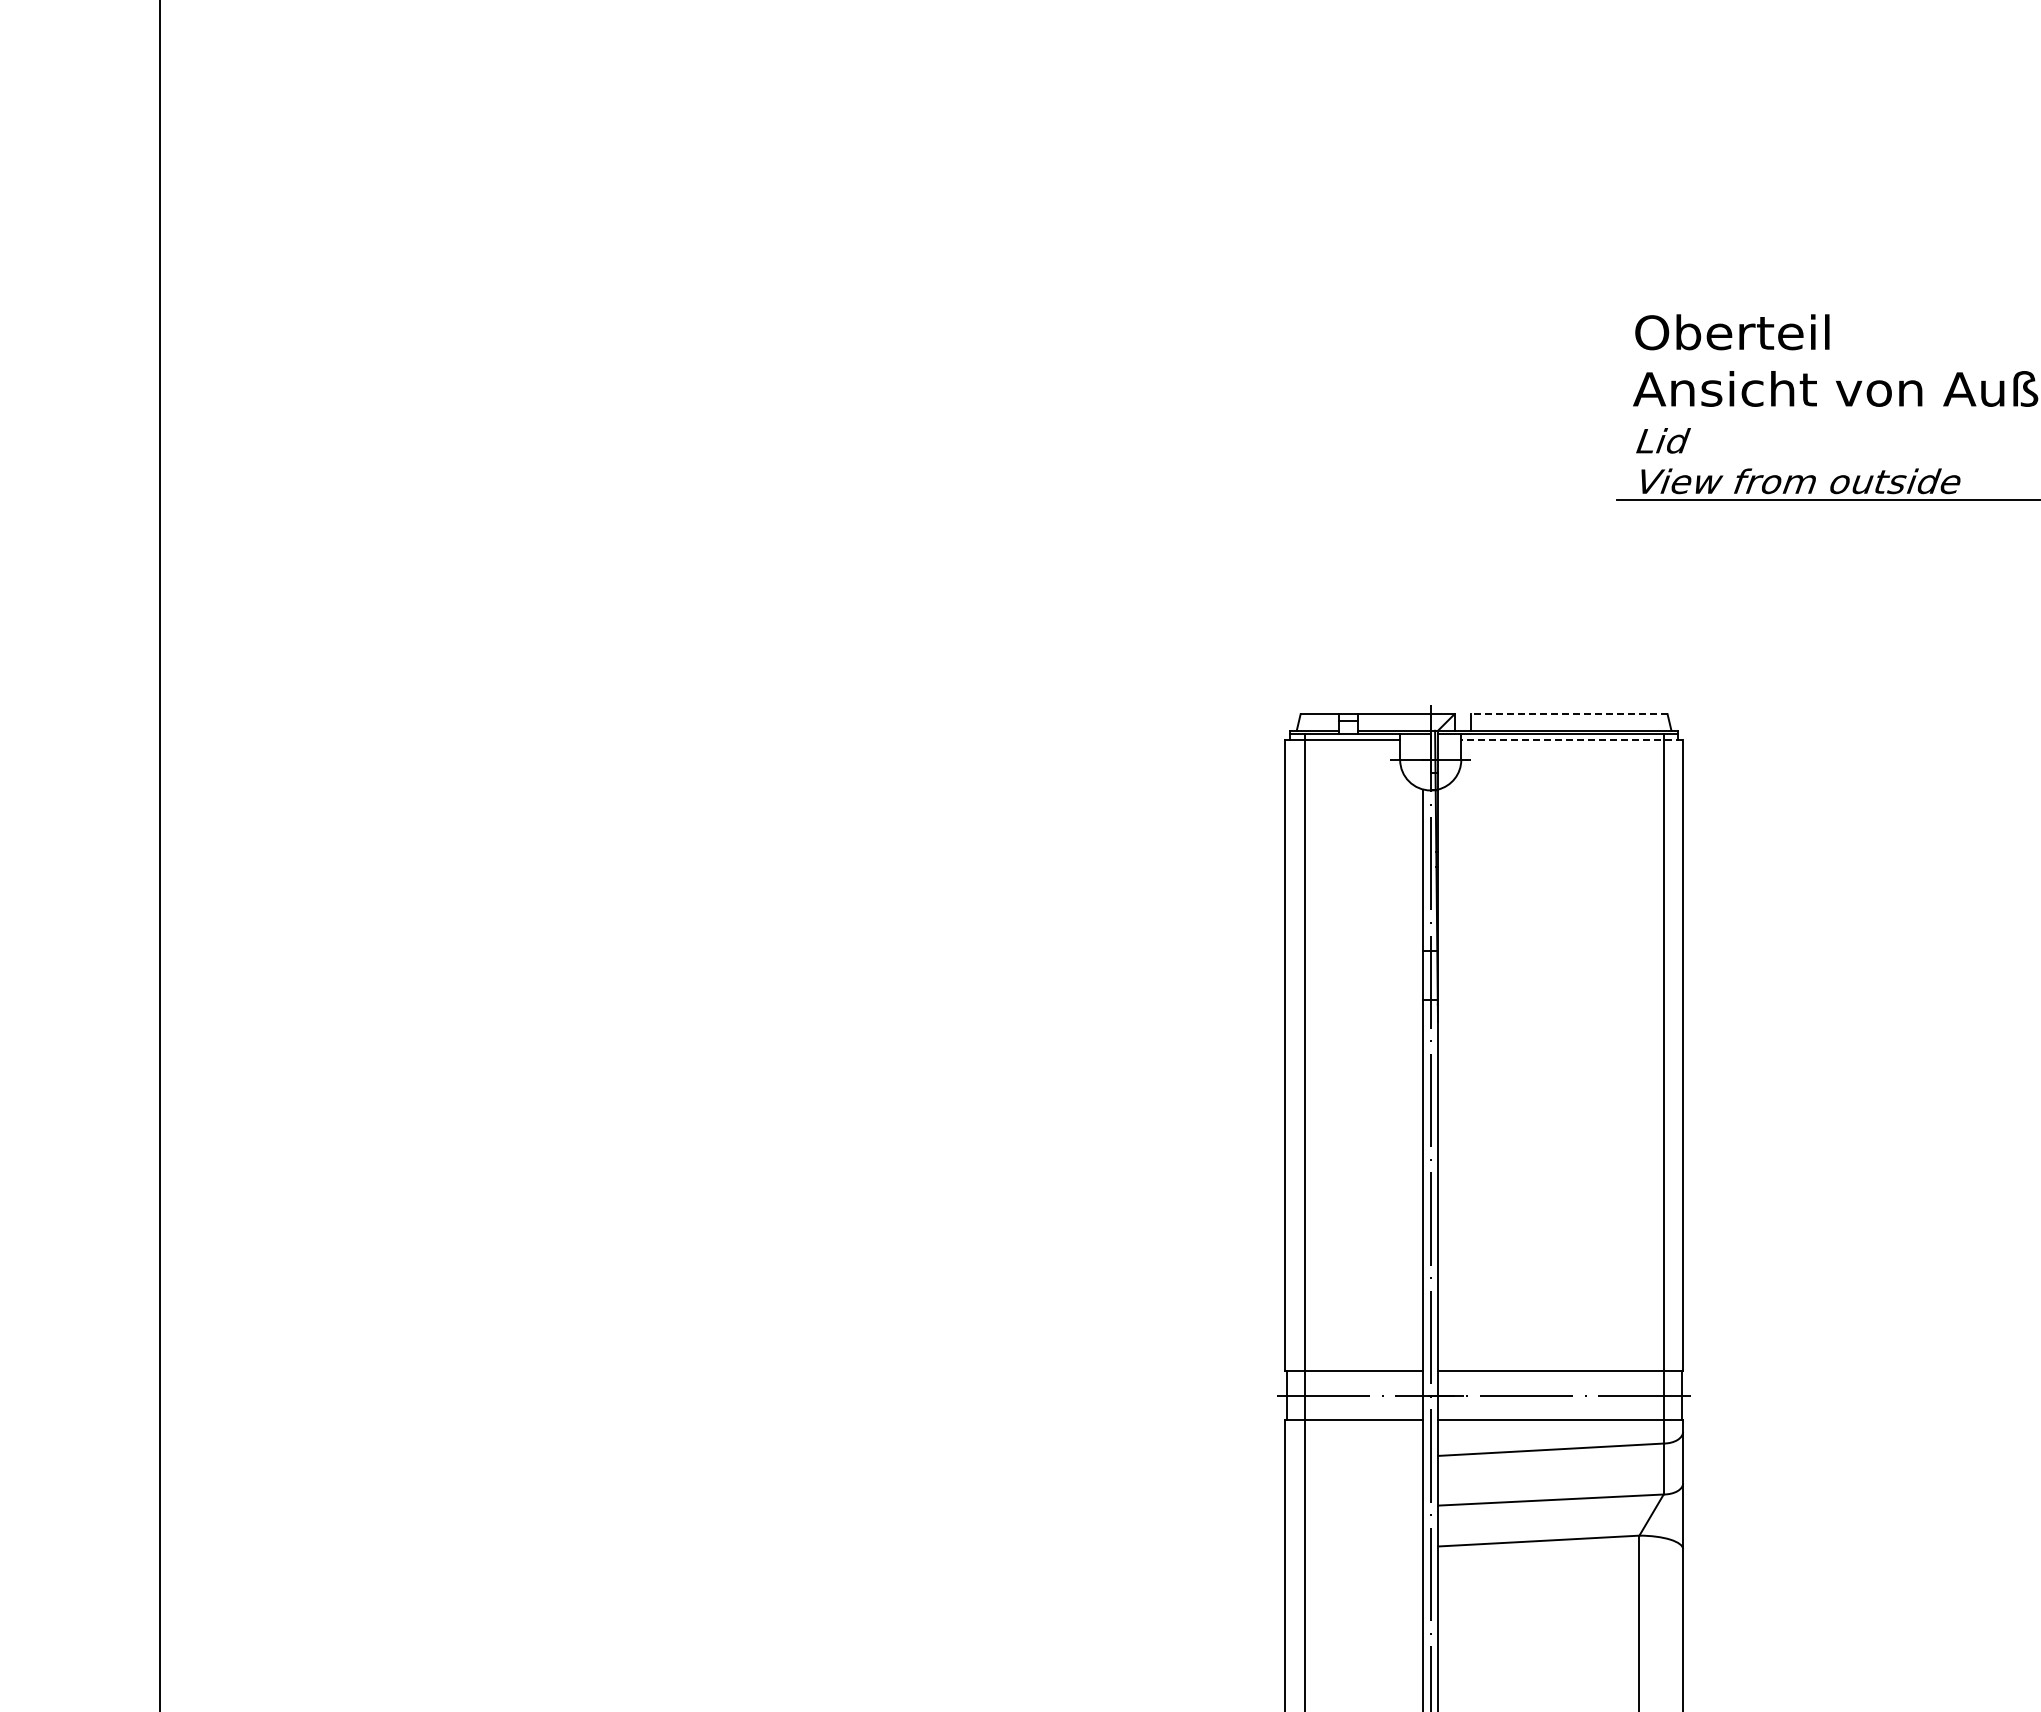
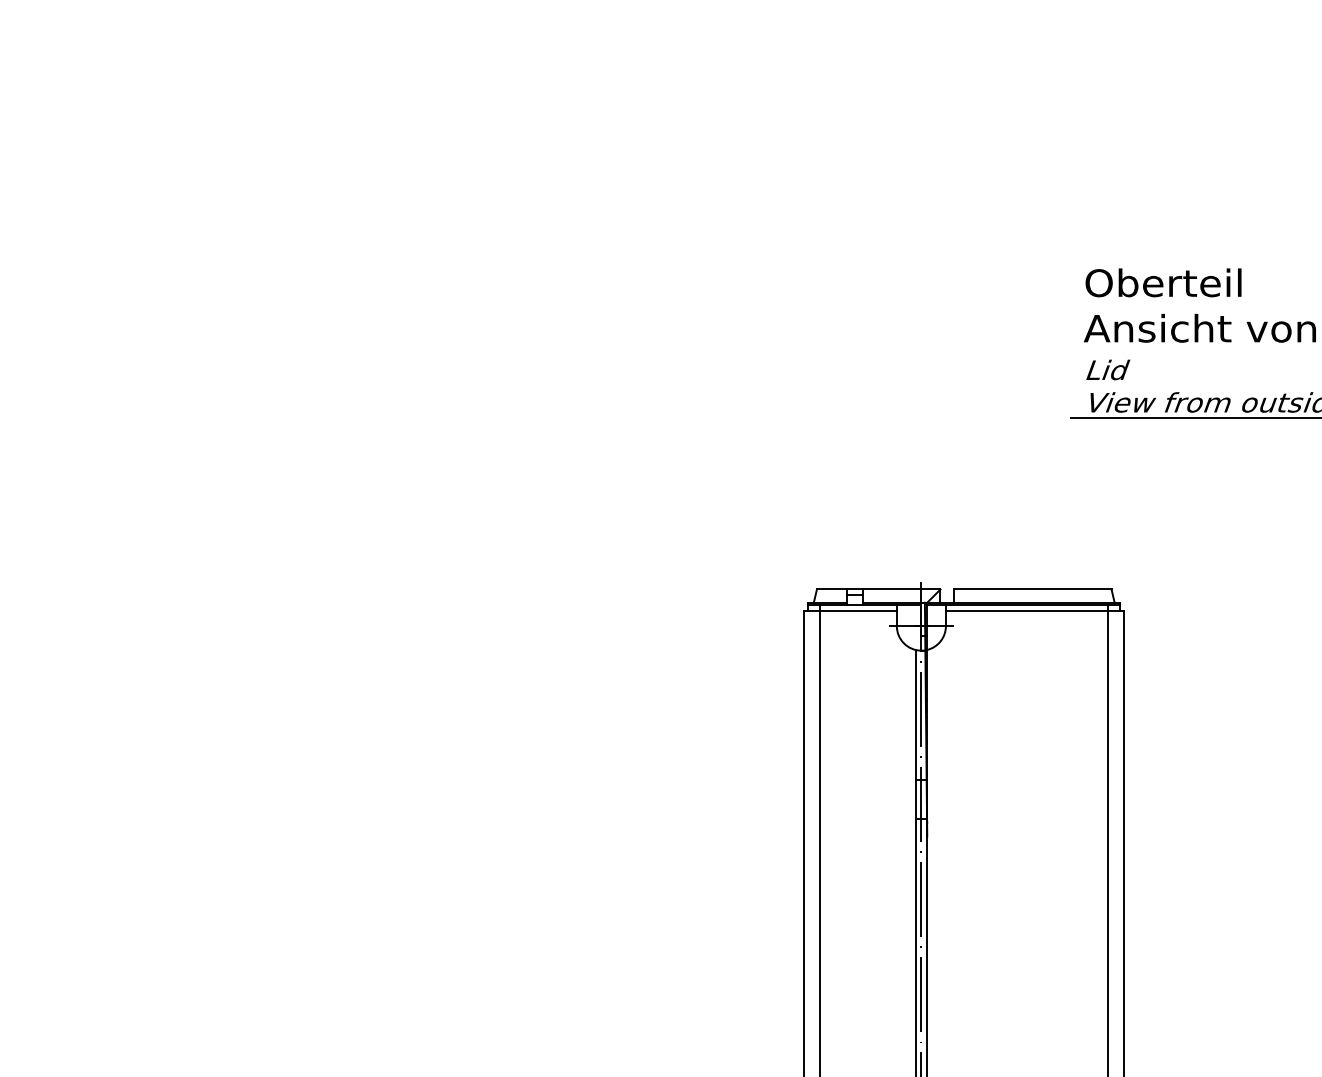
line: (1568, 714) -> (1031, 589), dashed -> solid
line: (1572, 740) -> (1035, 610), dashed -> solid

